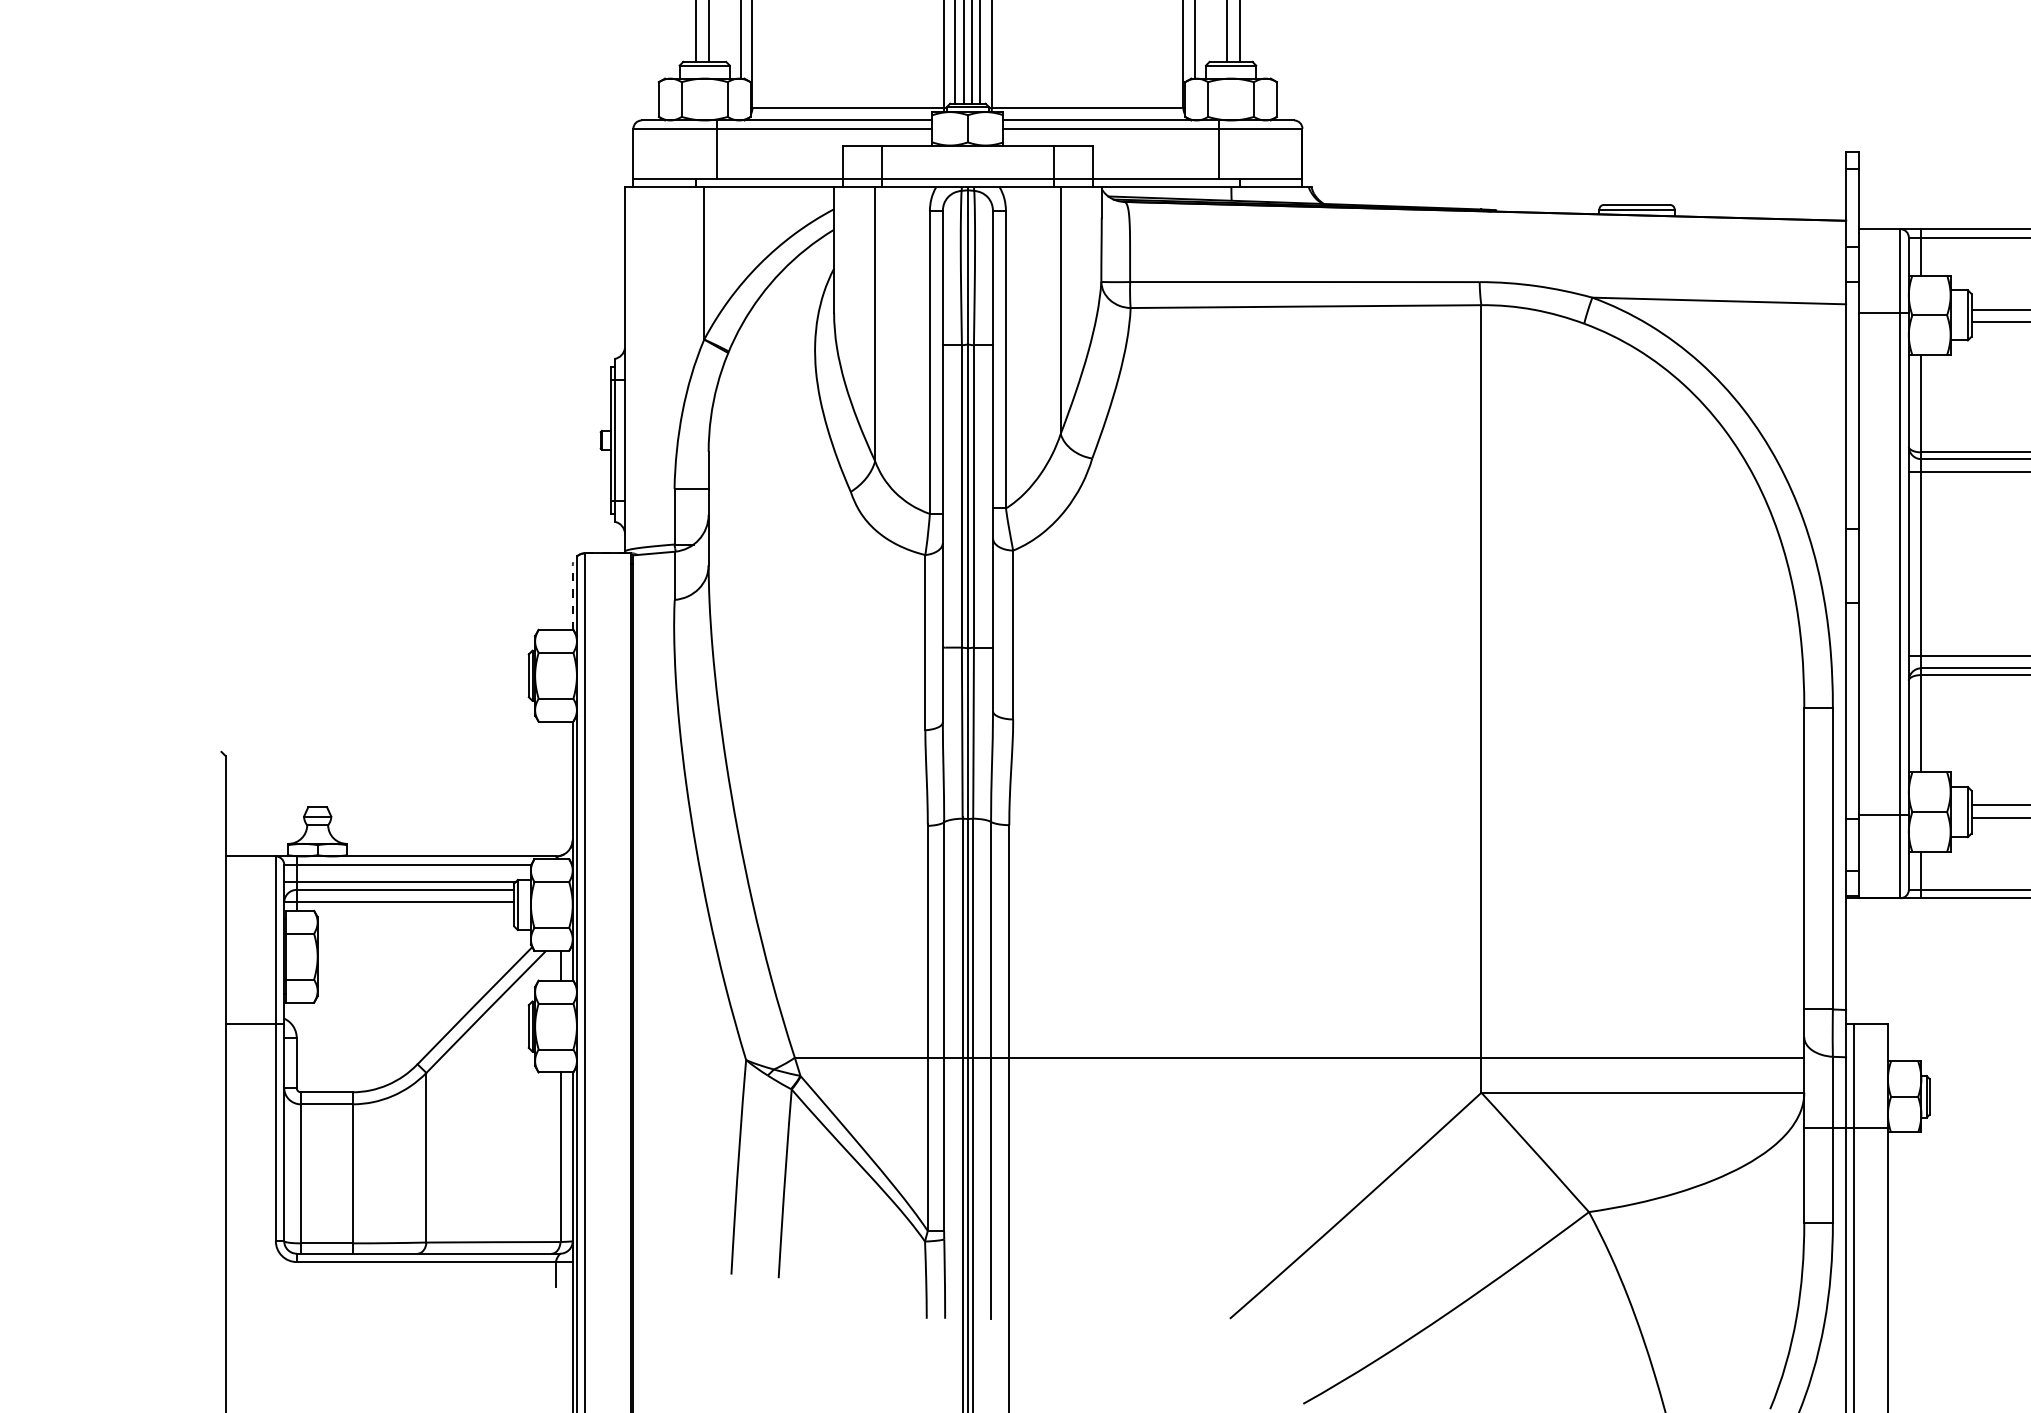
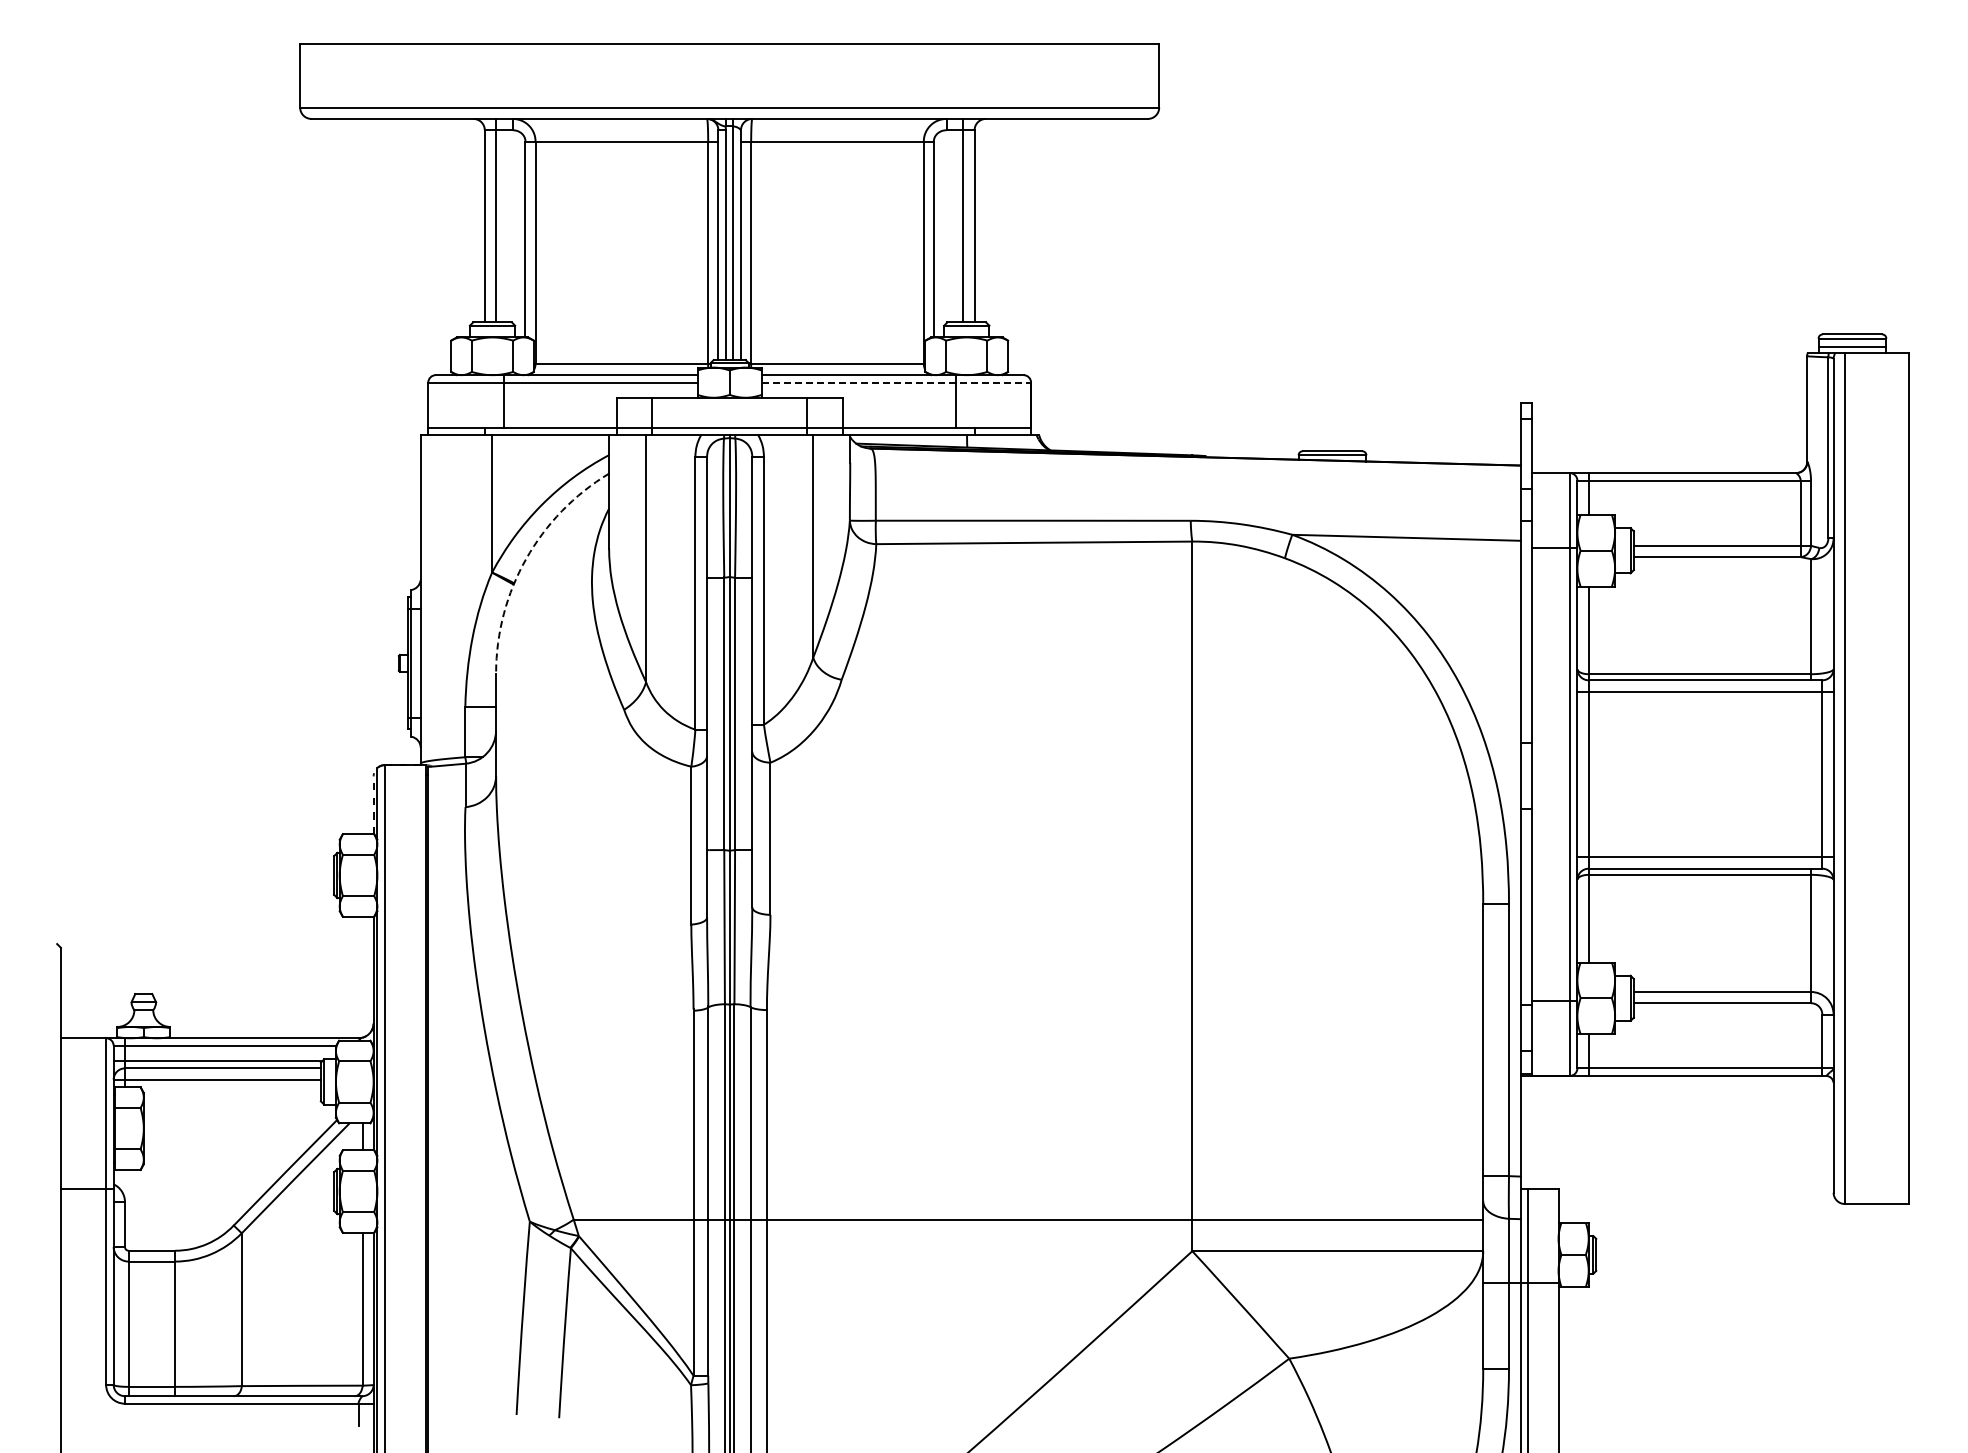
line: (1153, 128) -> (896, 382), solid -> dashed
arc: (742, 323) -> (526, 558), solid -> dashed

